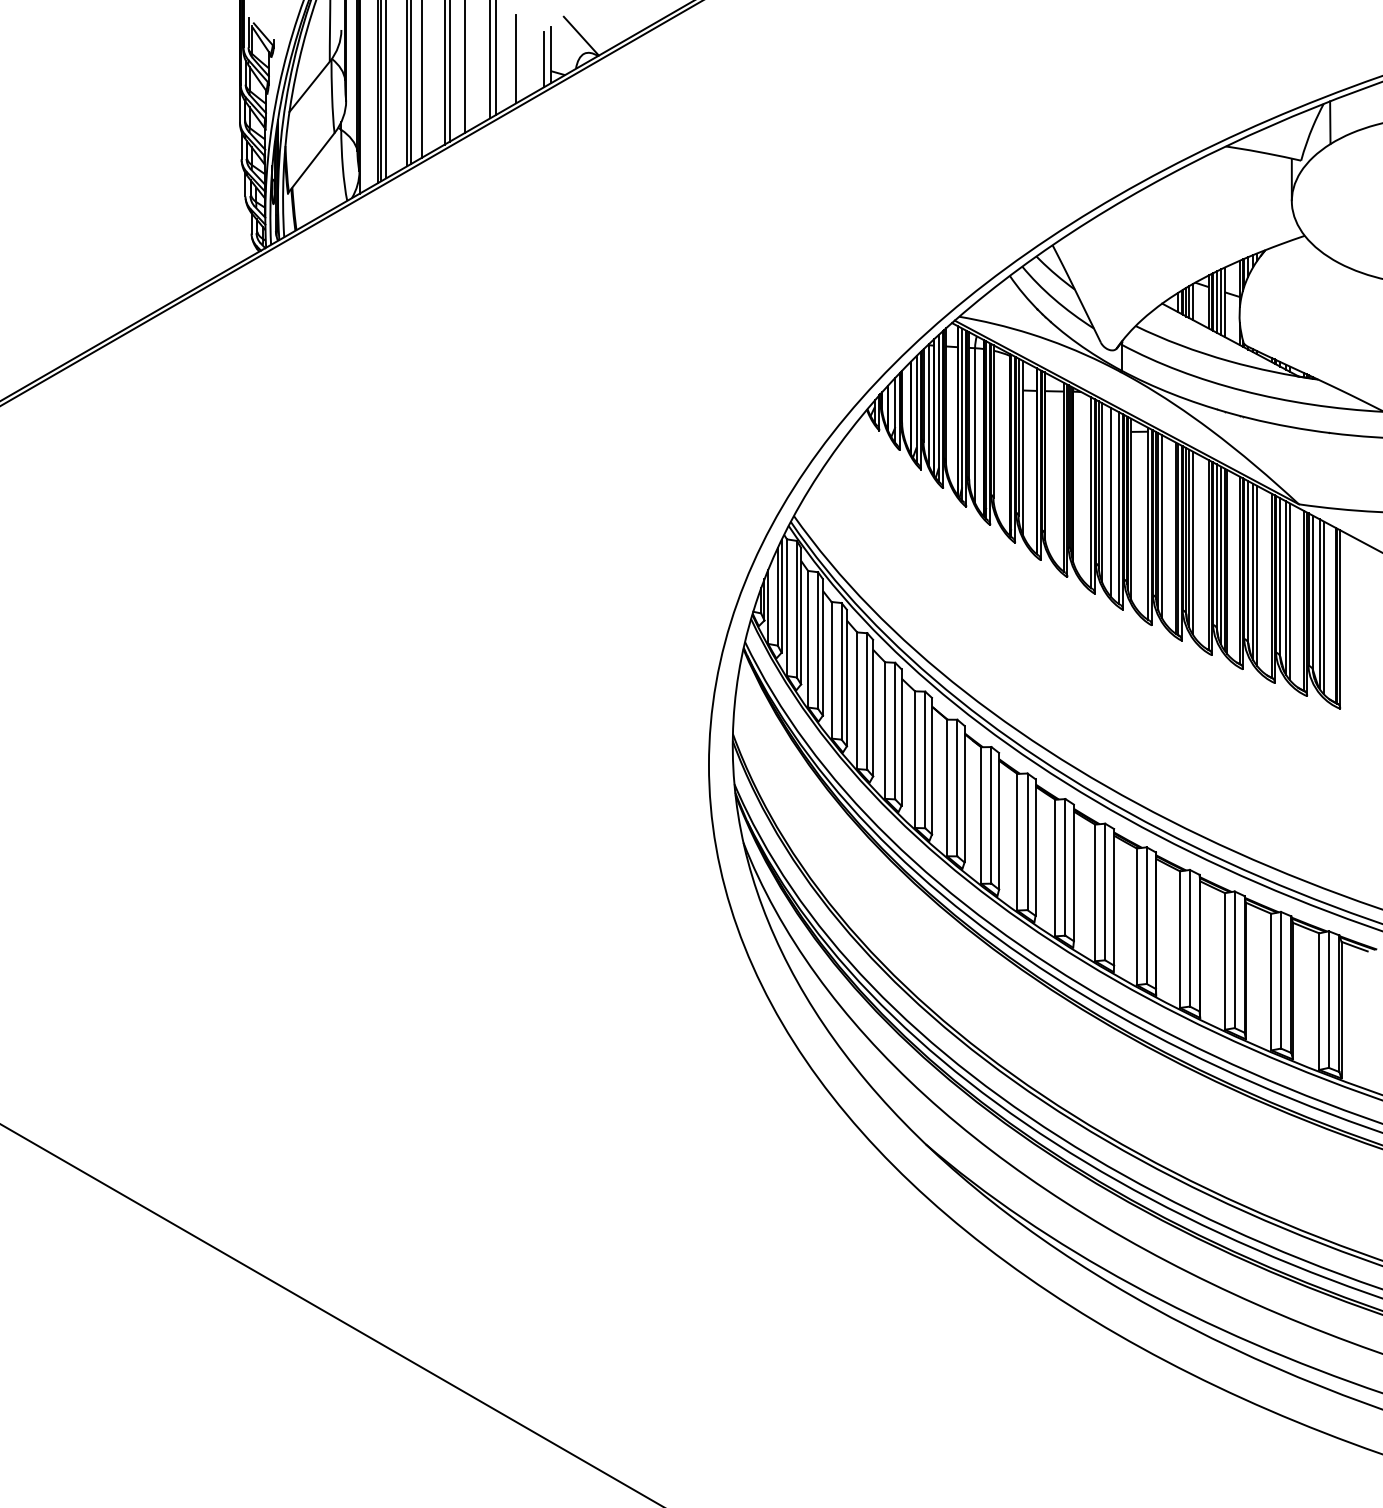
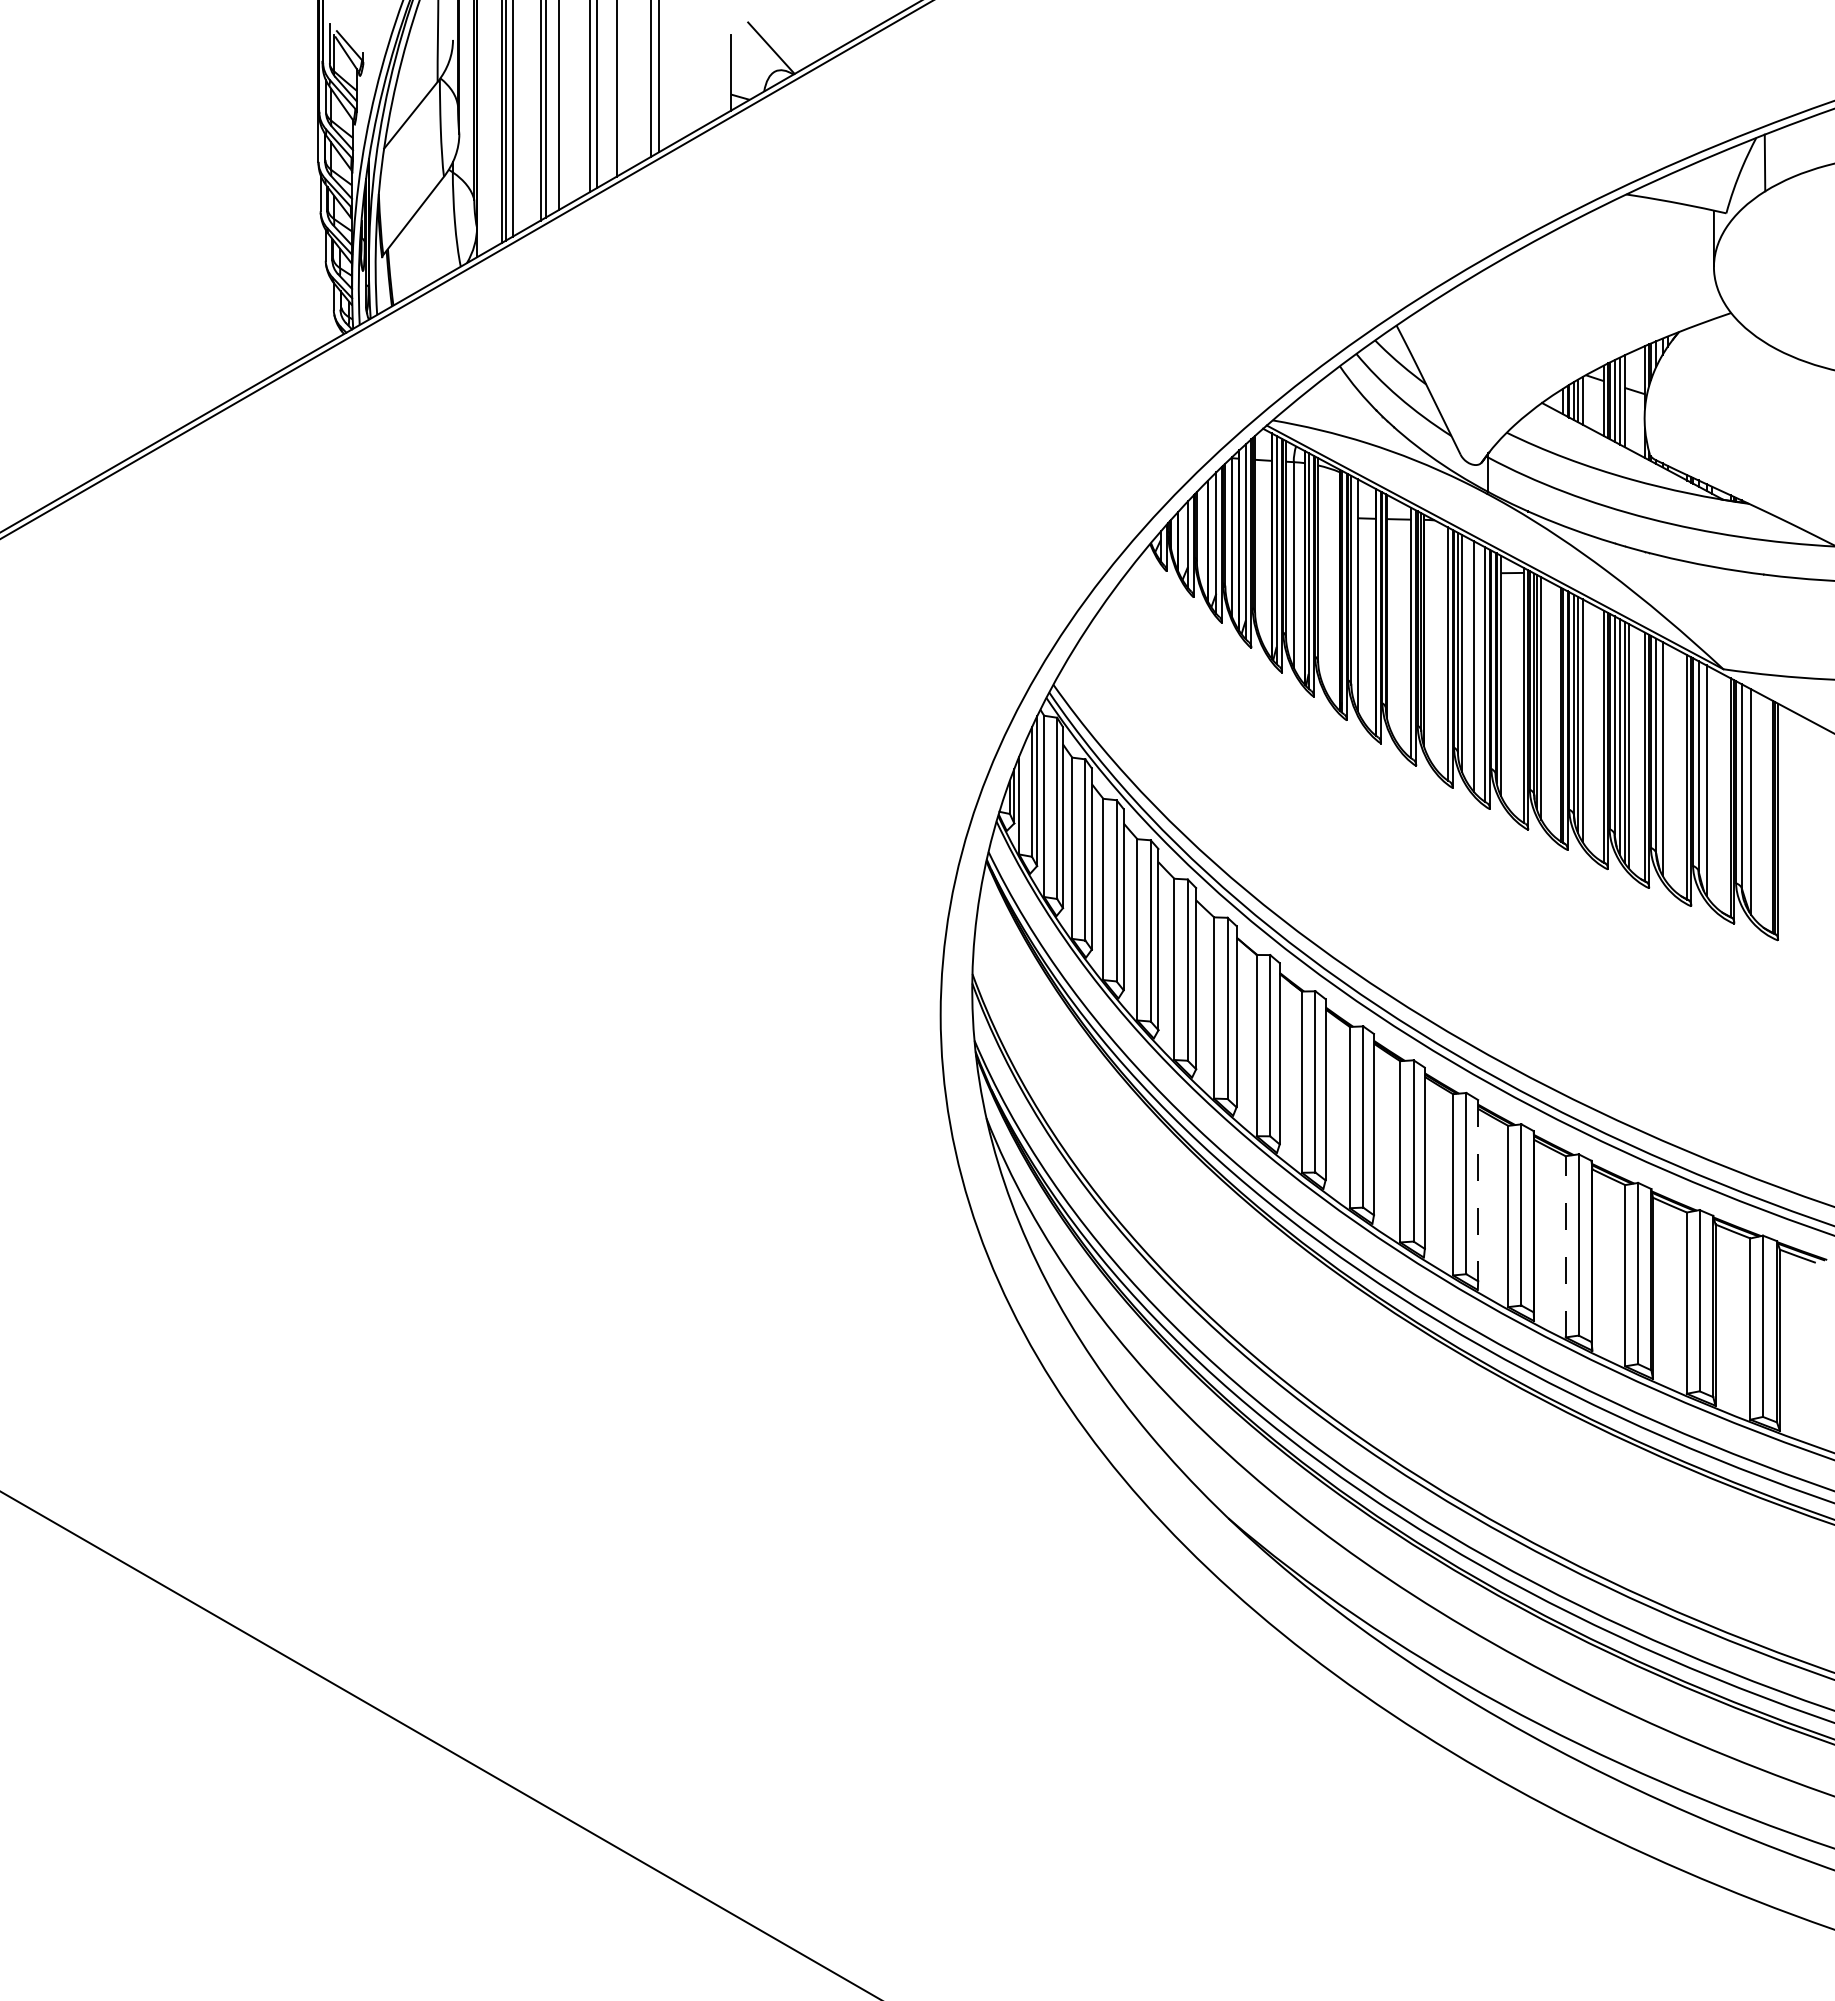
line: (516, 59) -> (685, 79), removed
line: (543, 59) -> (721, 79), removed
line: (1256, 575) -> (1667, 763), removed
line: (1290, 591) -> (1712, 784), removed
line: (1323, 607) -> (1755, 806), removed
line: (1114, 897) -> (1478, 1190), solid -> dashed
line: (1180, 939) -> (1566, 1246), solid -> dashed

